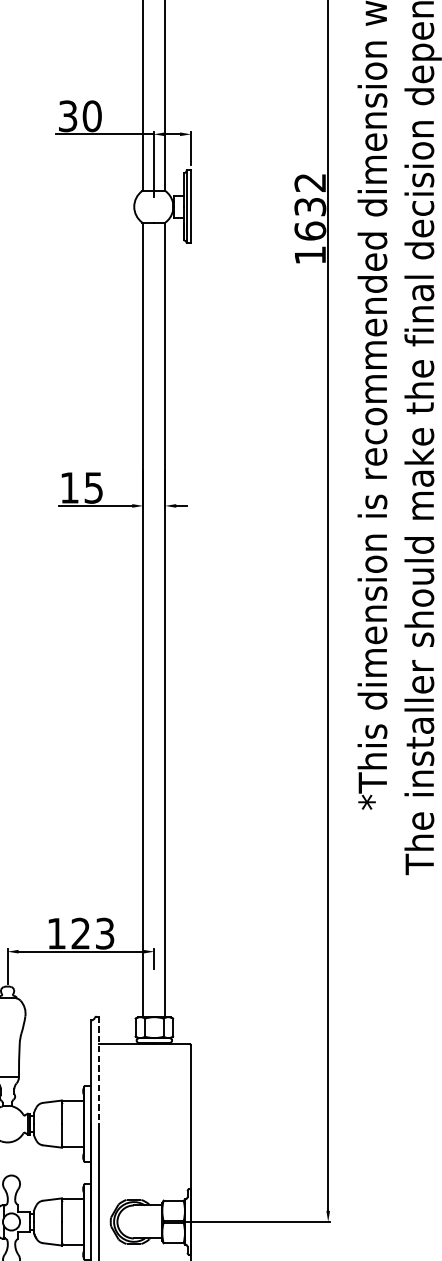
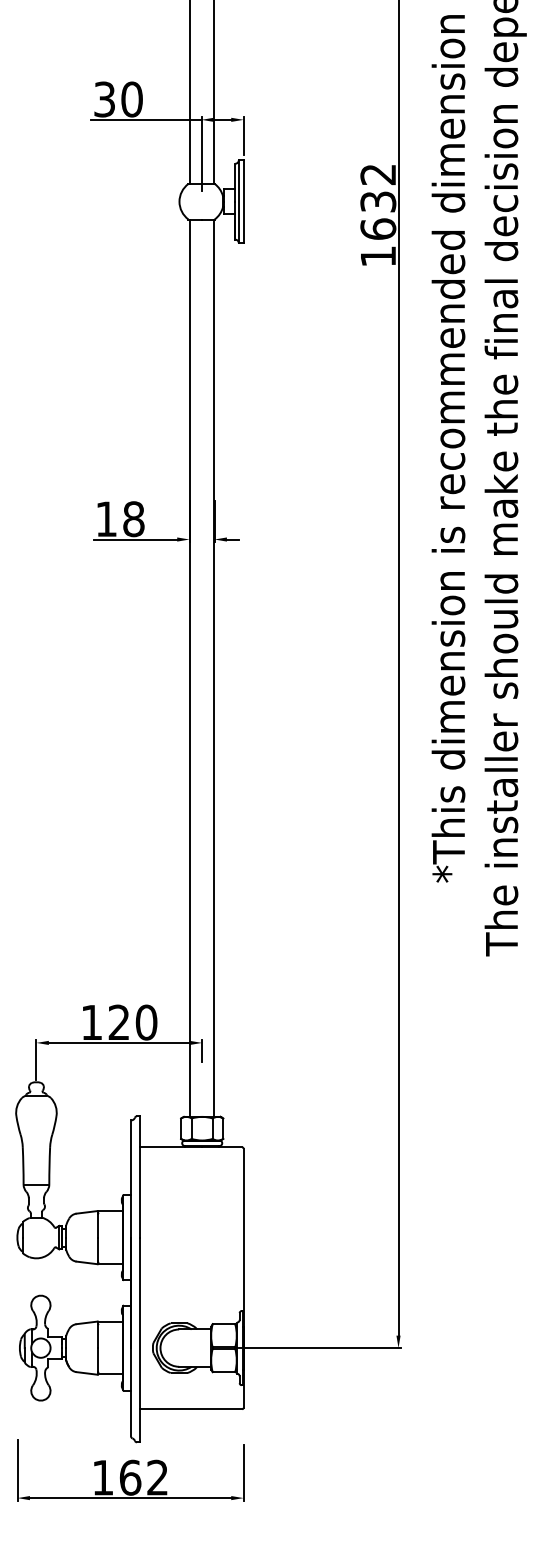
text: (93, 488) -> (133, 519), 15 -> 18
text: (105, 933) -> (146, 1022), 123 -> 120
line: (99, 1070) -> (140, 1177), dashed -> solid

